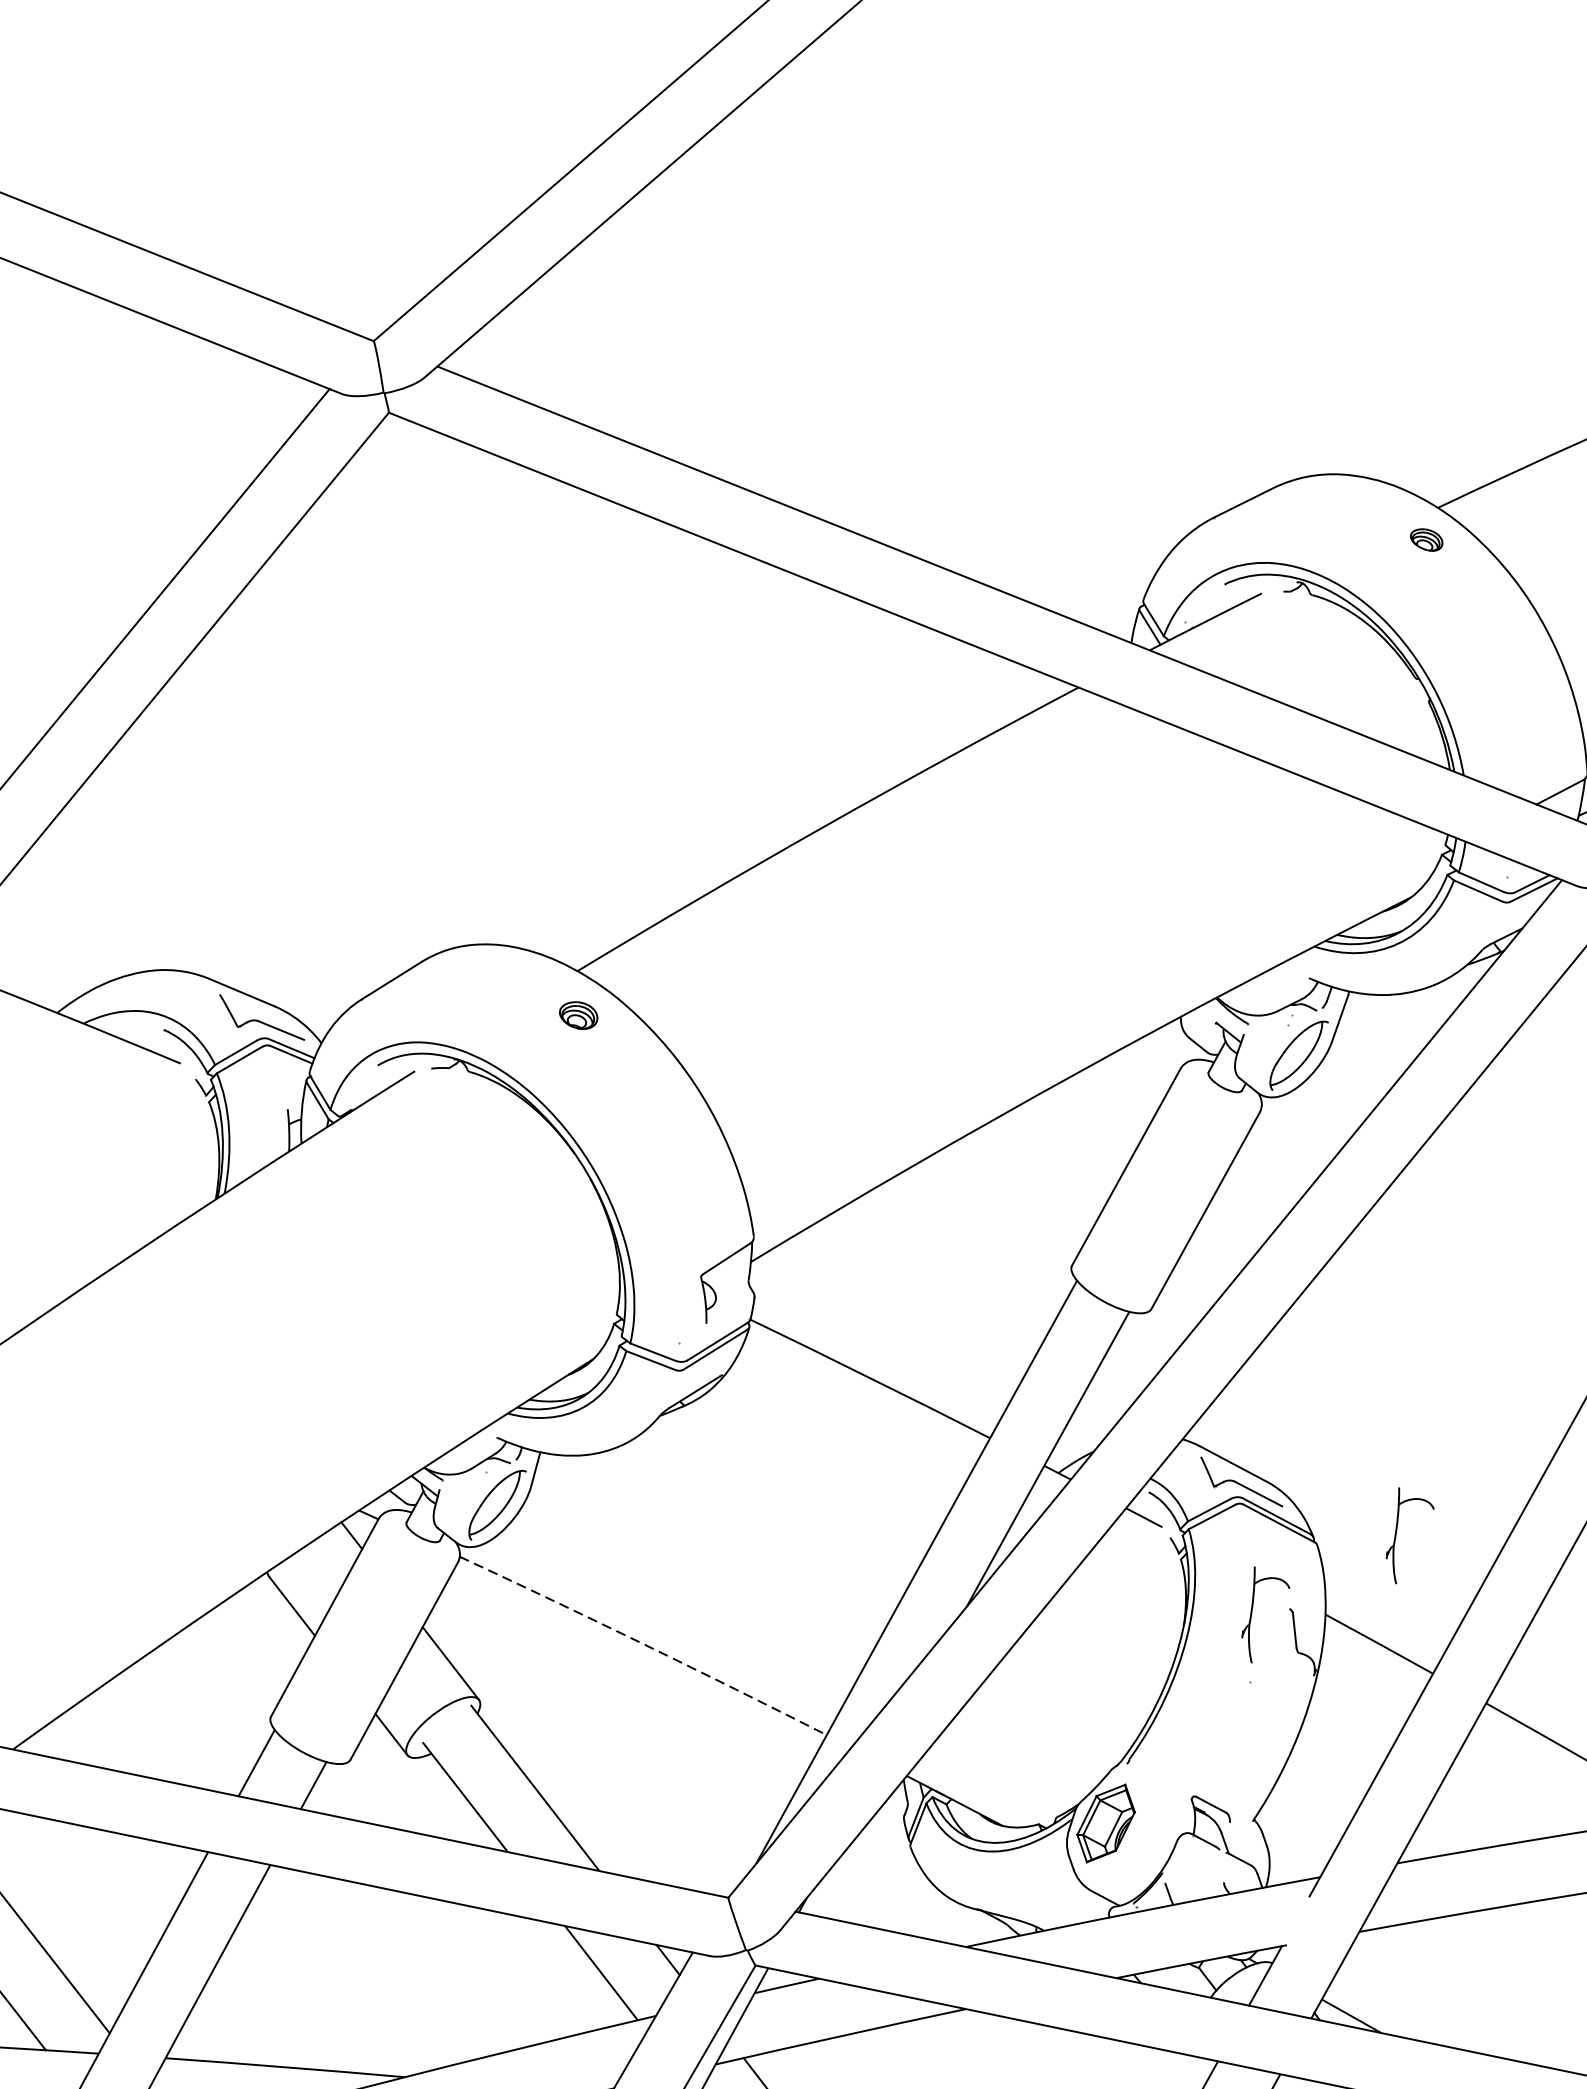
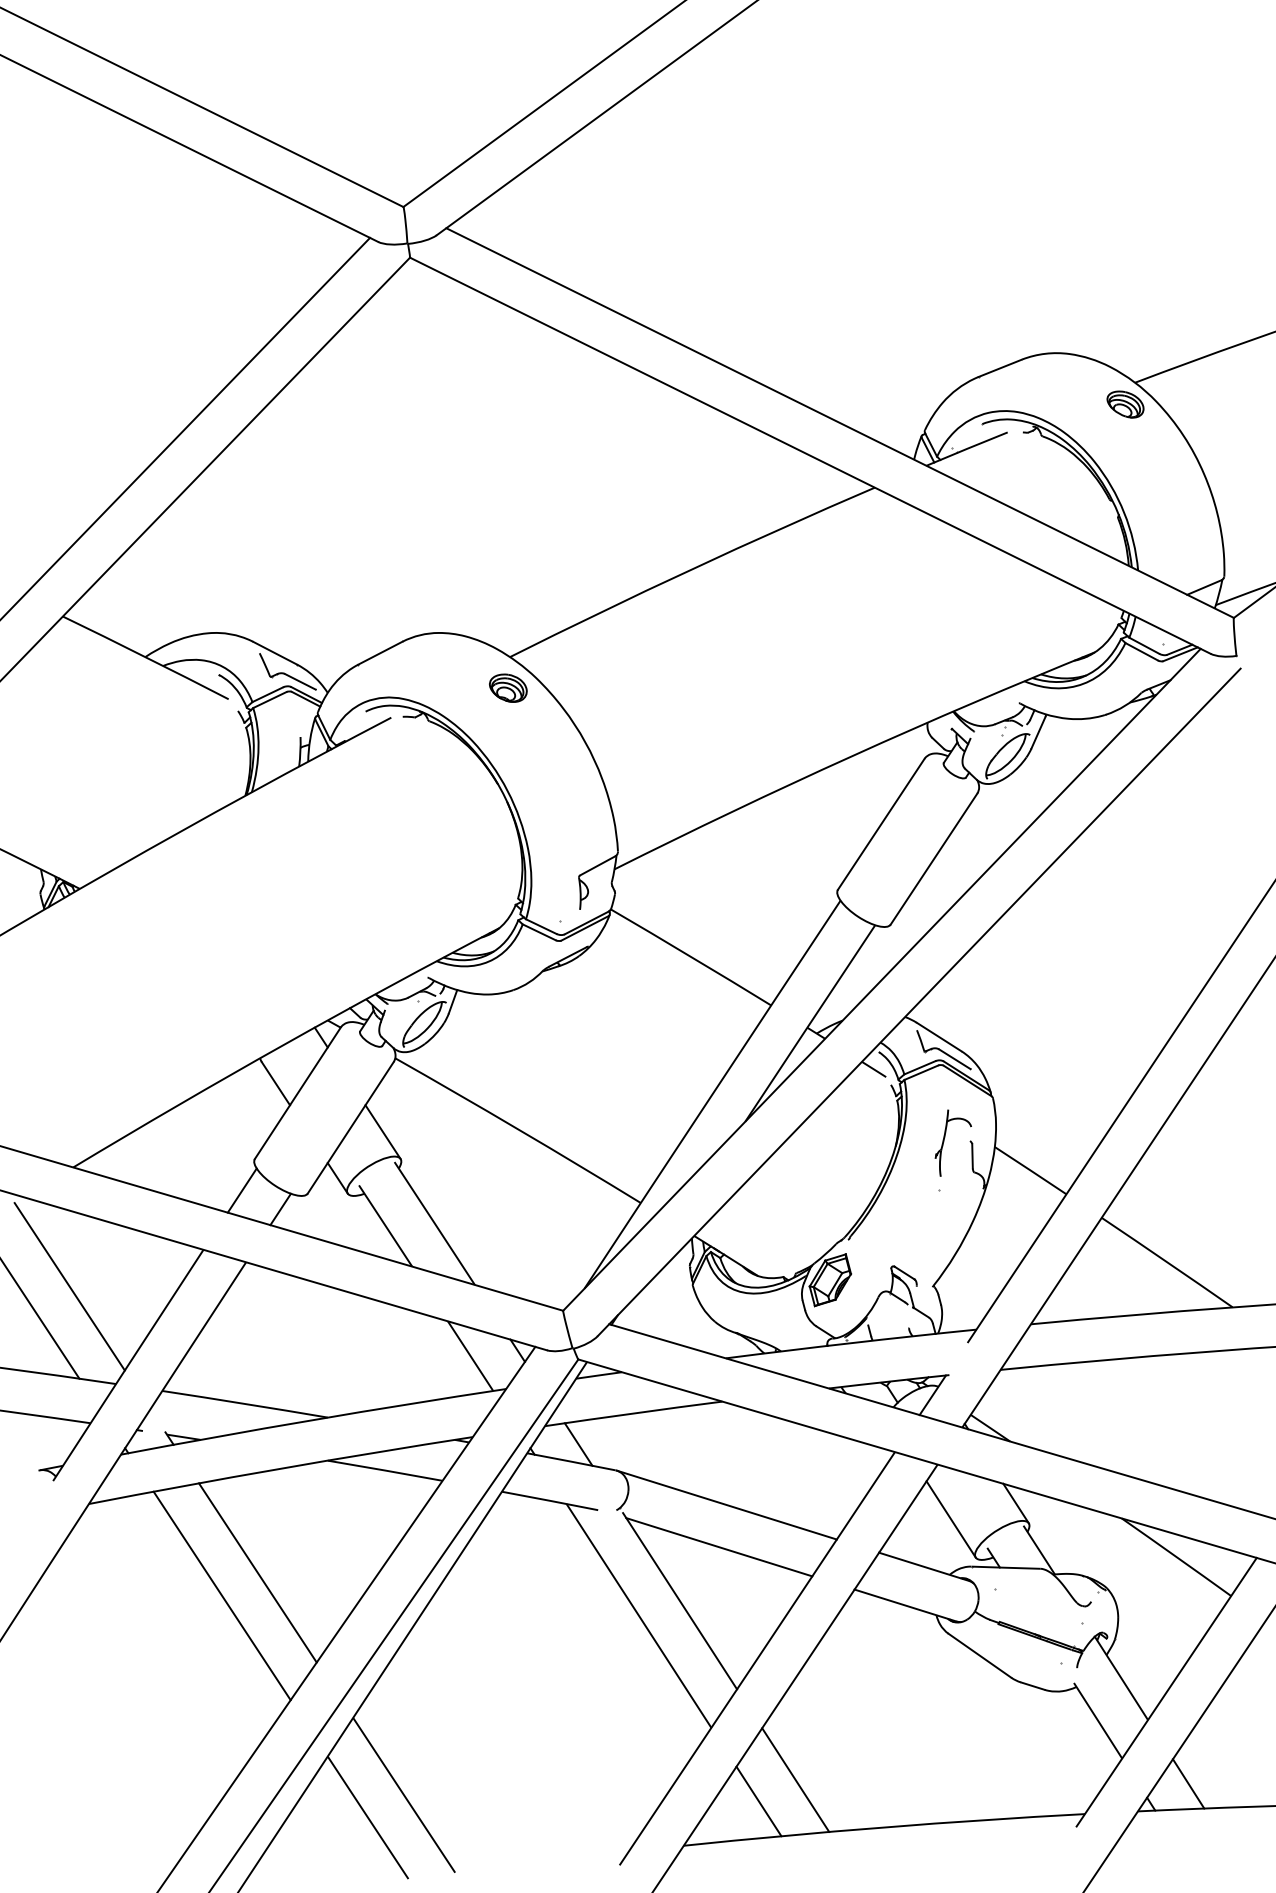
part: (1426, 540) -> (1125, 404), size x1.67
part: (578, 1014) -> (508, 687), size x1.43
part: (1397, 1534) -> (1049, 1095), removed
line: (643, 1644) -> (518, 1129), dashed -> solid

